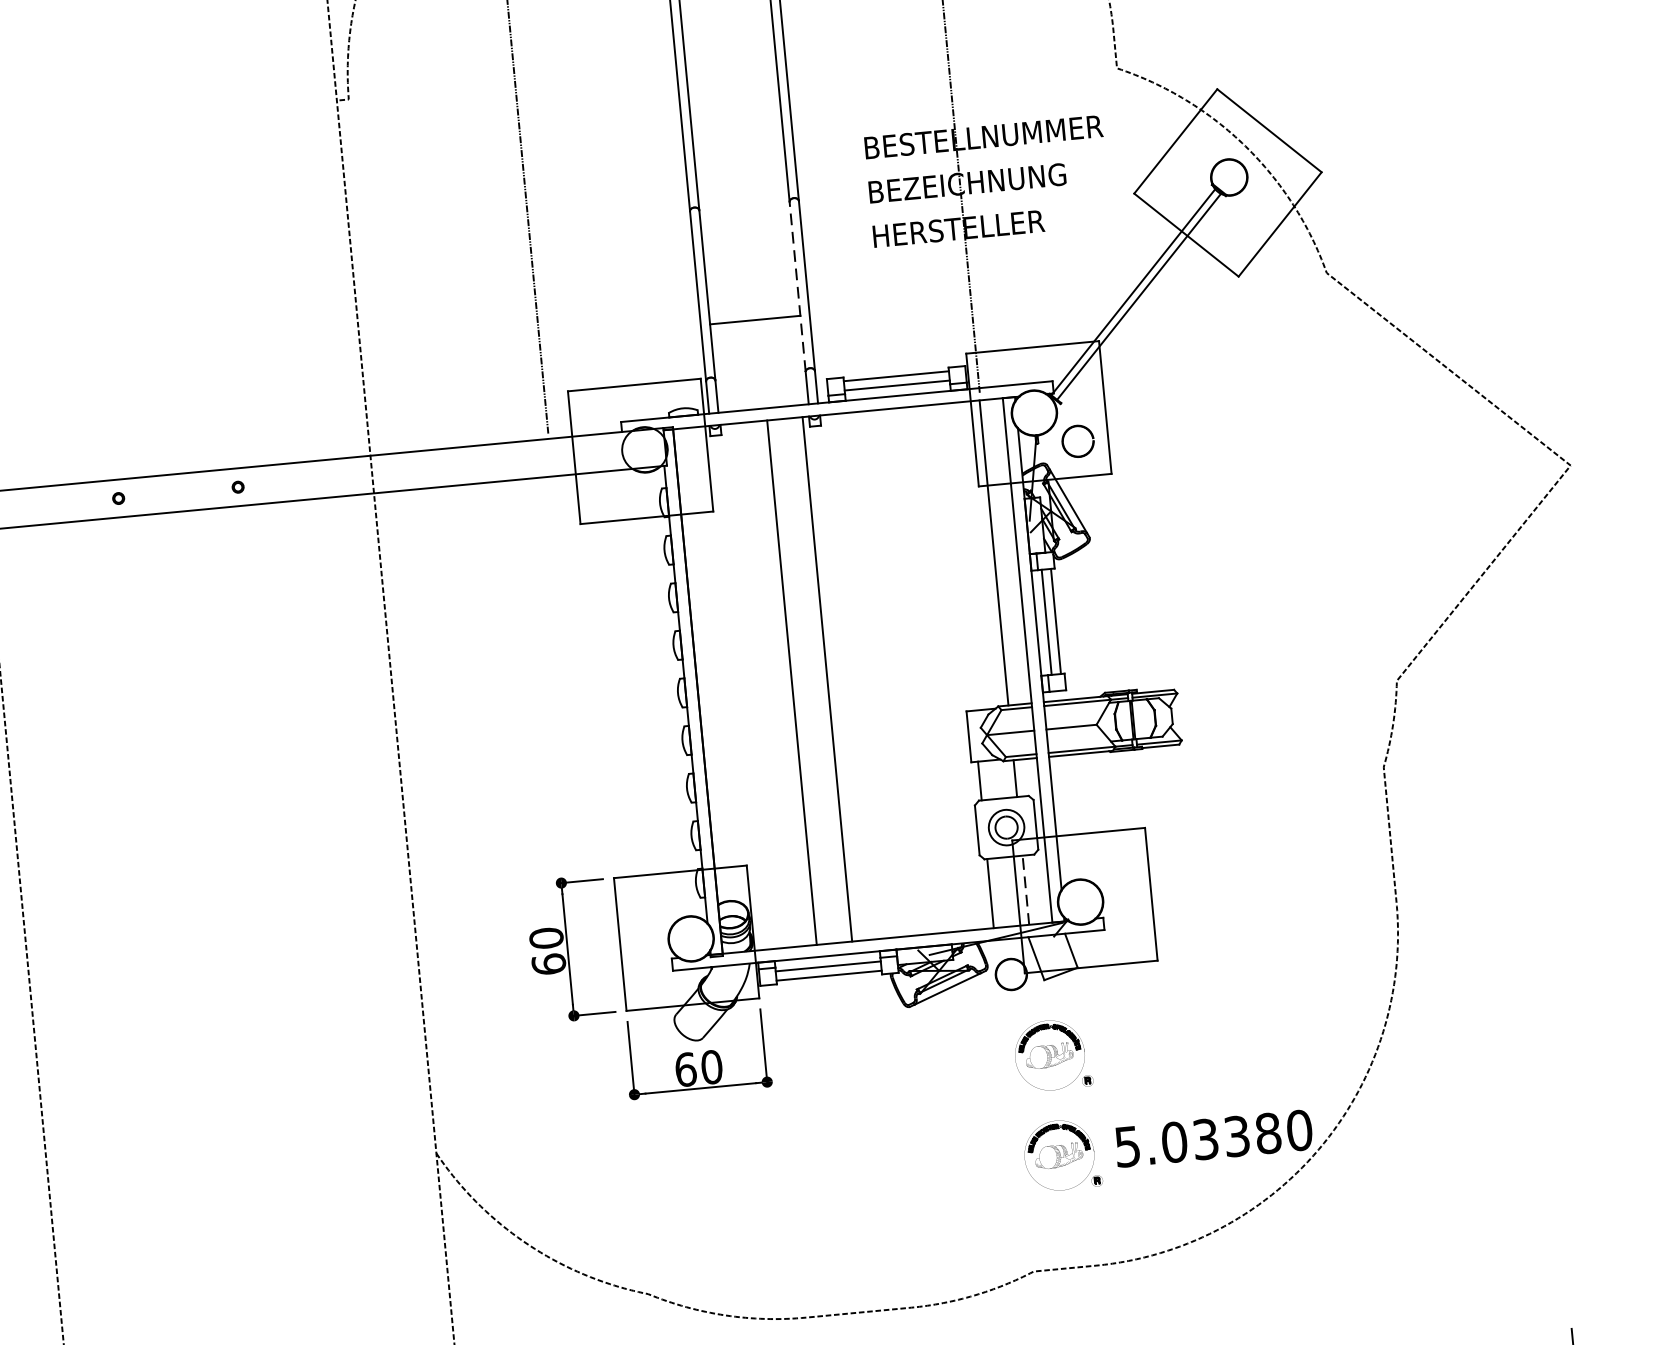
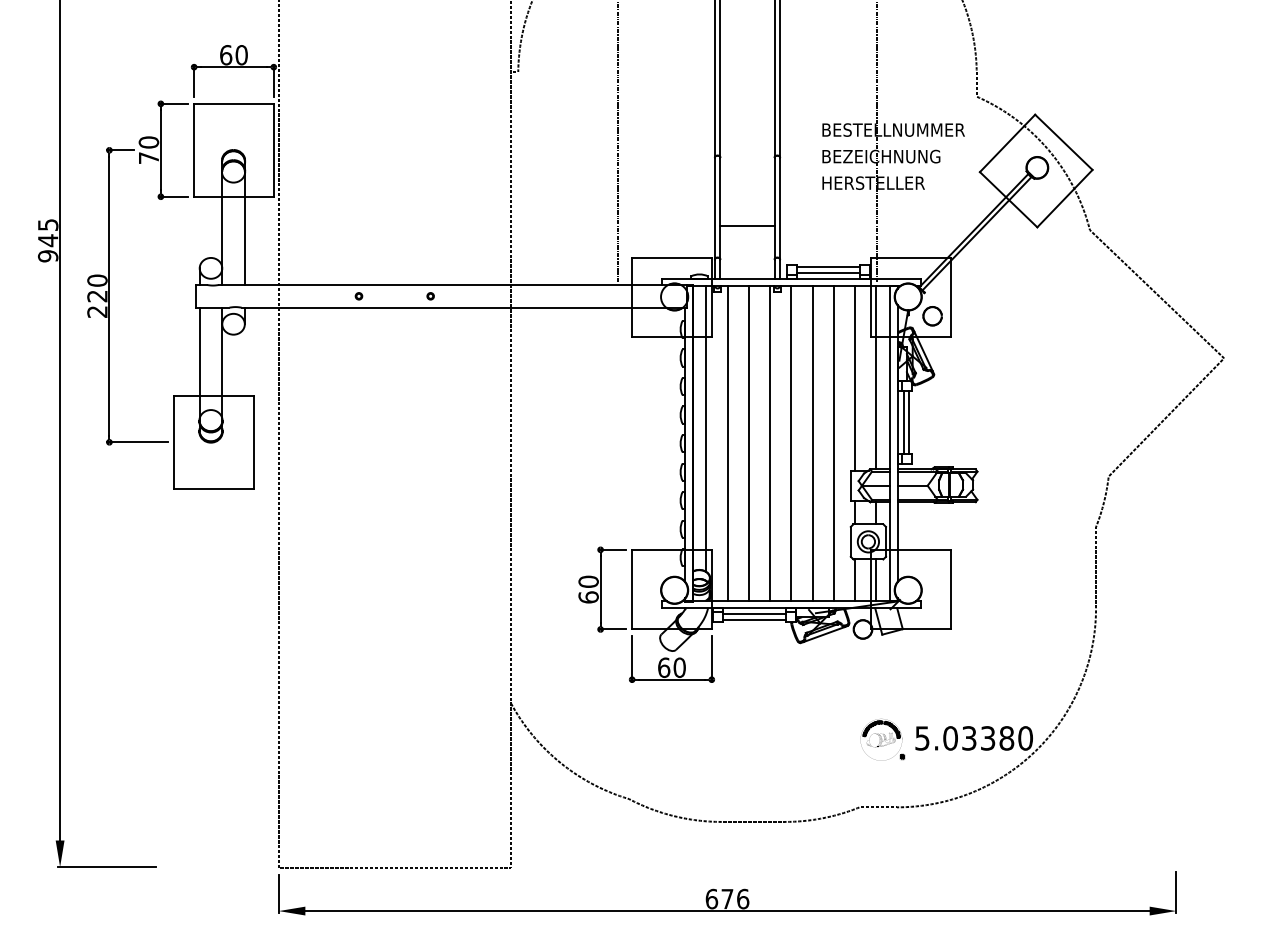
line: (797, 286) -> (774, 208), dashed -> solid
line: (959, 557) -> (855, 378), added
line: (718, 664) -> (706, 428), added
line: (932, 669) -> (833, 443), added
line: (897, 672) -> (812, 443), added
line: (862, 675) -> (791, 443), added
line: (756, 685) -> (727, 443), added
line: (1026, 890) -> (876, 580), dashed -> solid
part: (1051, 1054) -> (882, 679), removed

